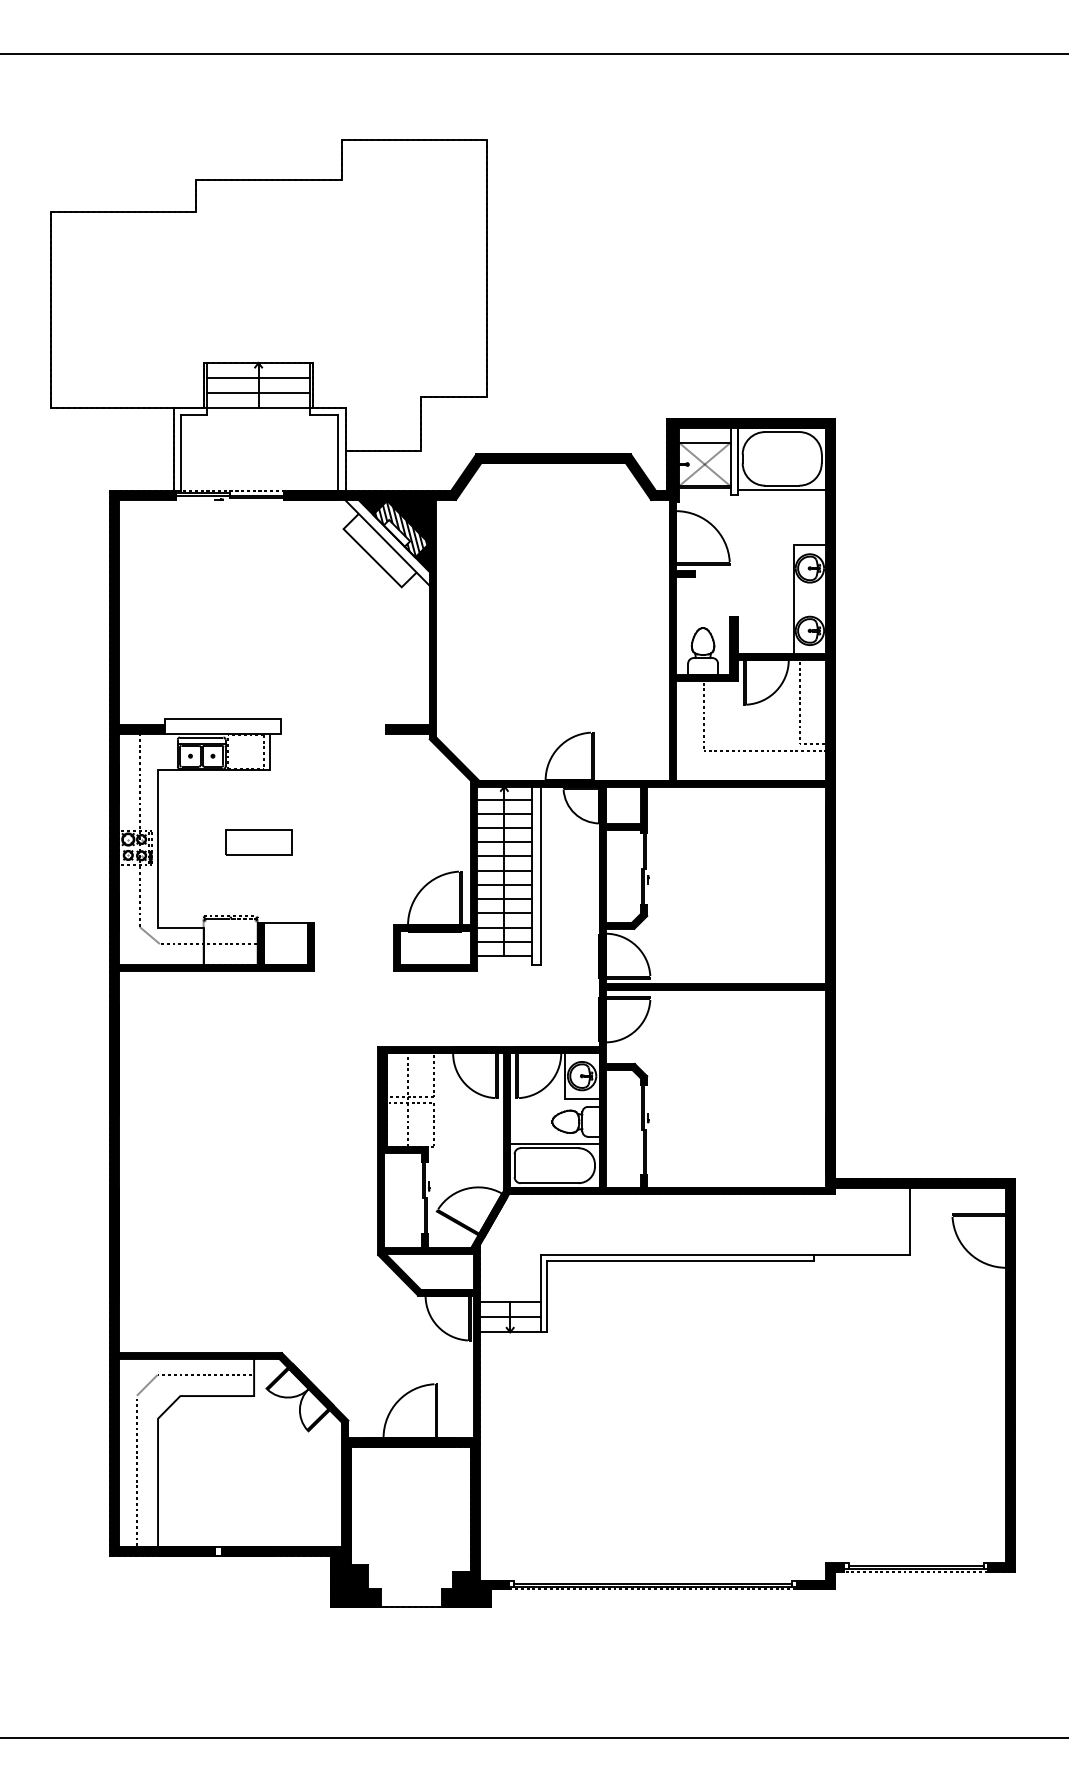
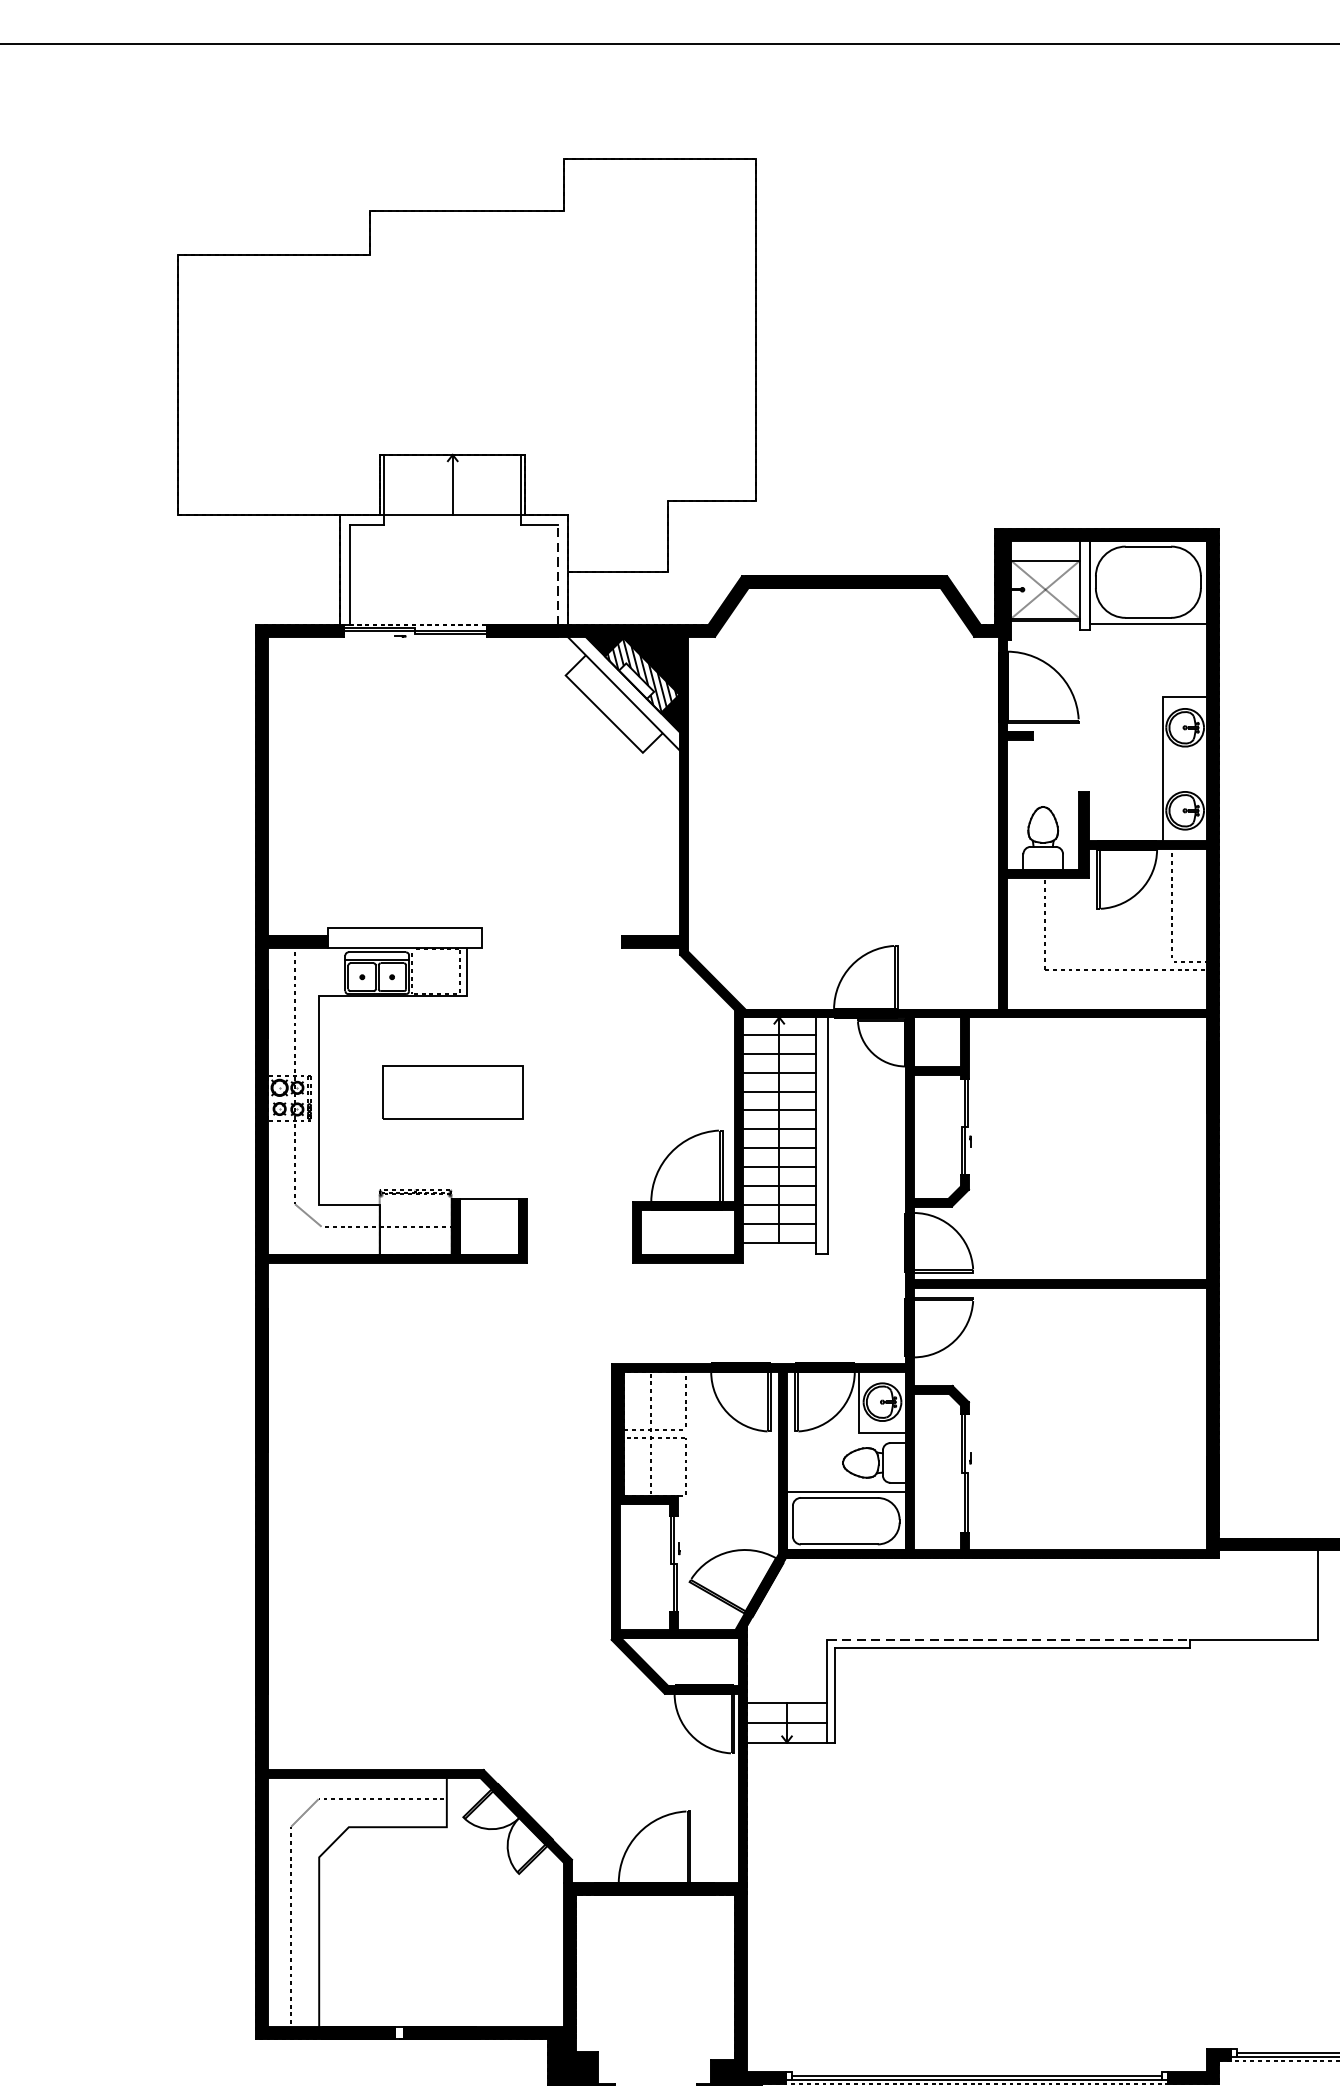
line: (258, 378) -> (452, 475), removed
line: (258, 393) -> (452, 495), removed
line: (338, 453) -> (558, 575), solid -> dashed
part: (258, 842) -> (452, 1091), size x1.6
line: (677, 1255) -> (1009, 1640), solid -> dashed

